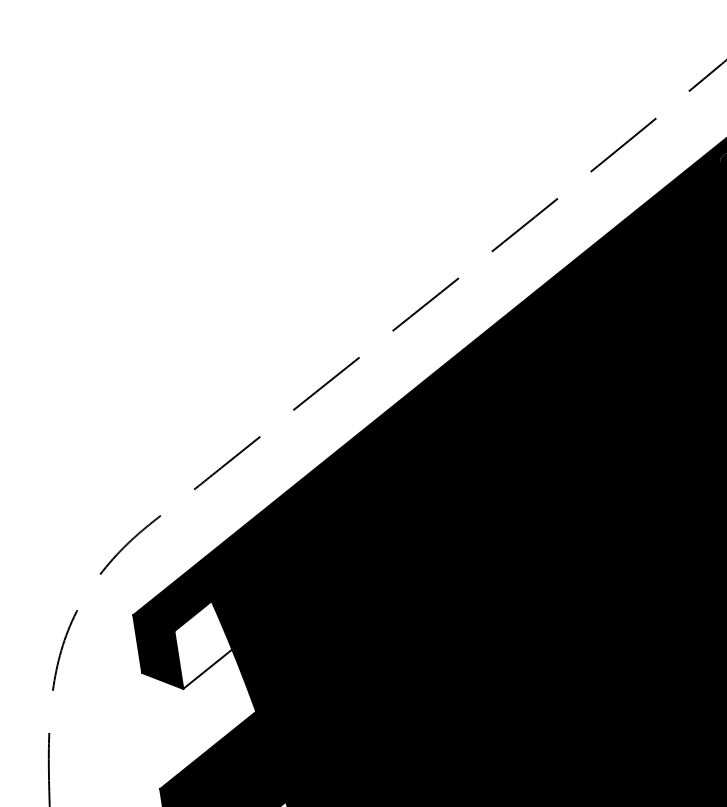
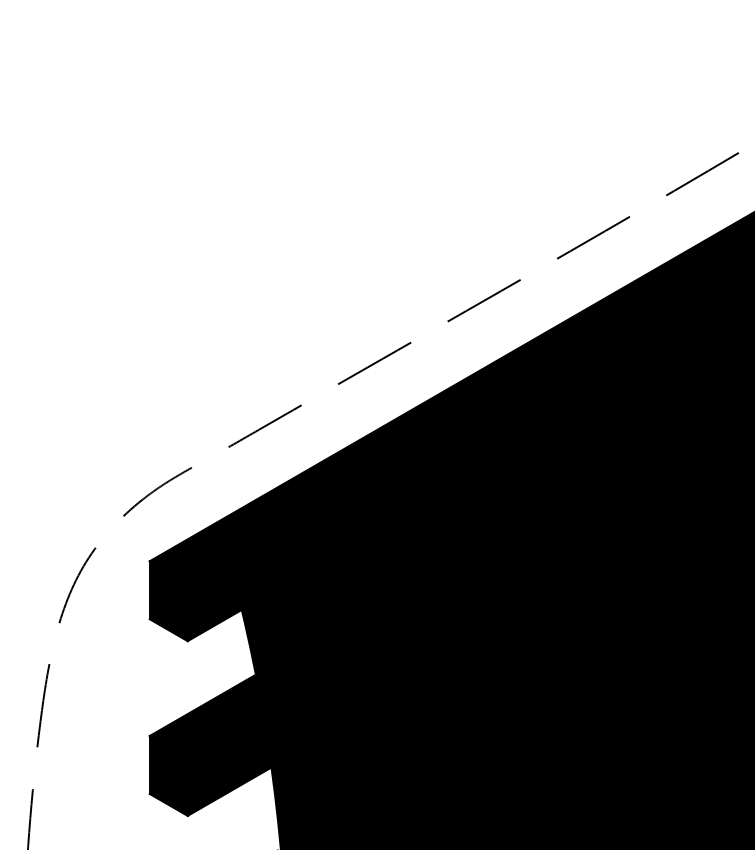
fill: (203, 644) -> (214, 600), added

